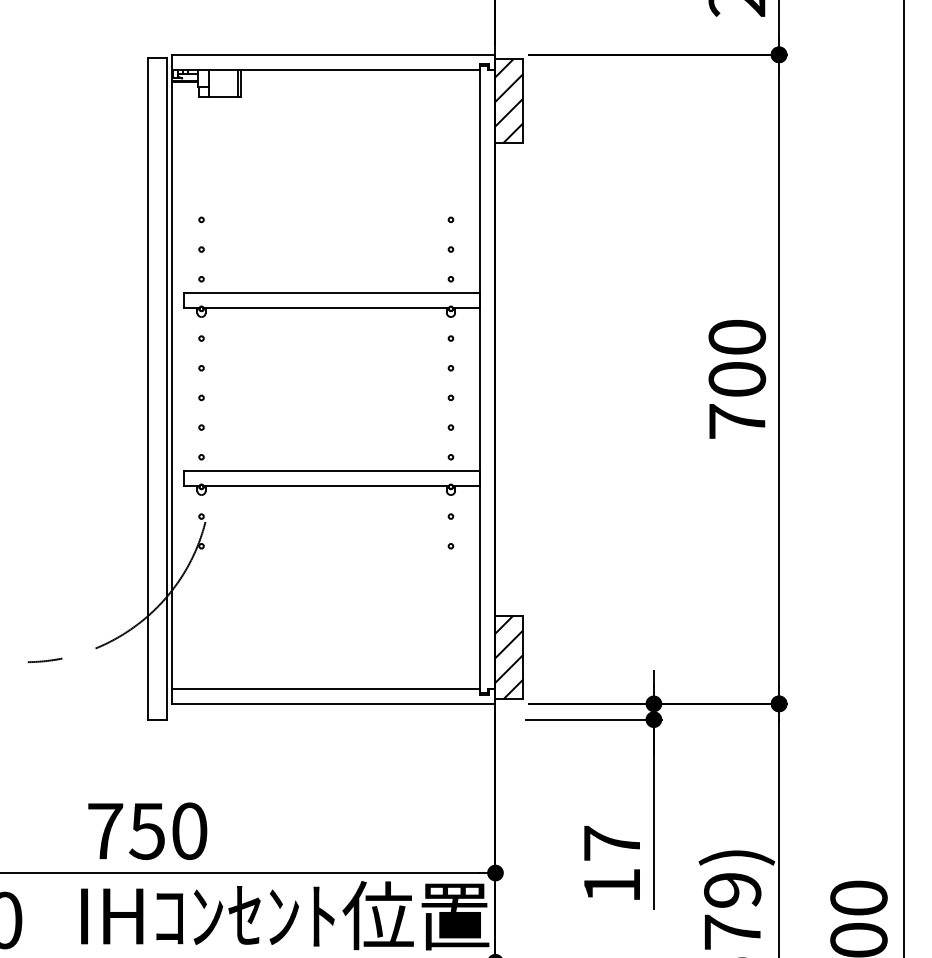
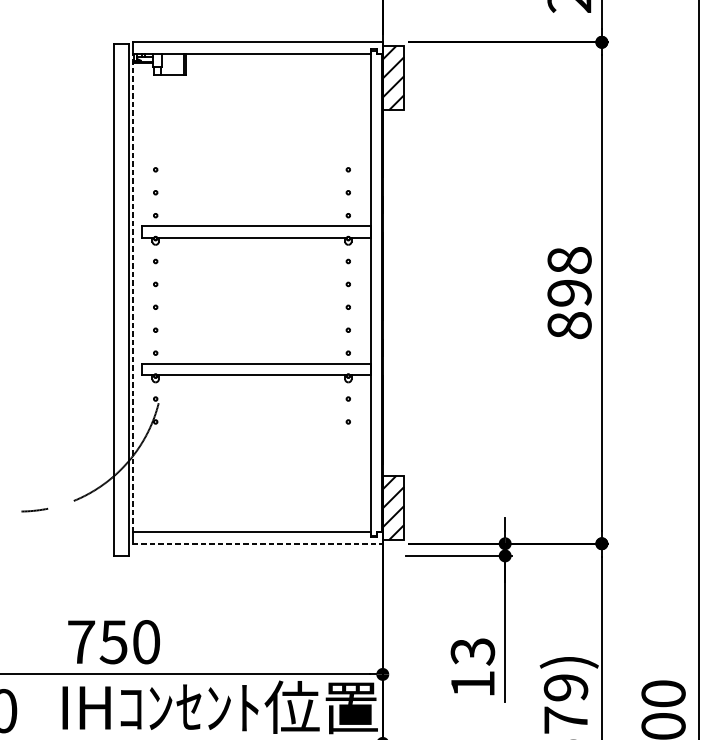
text: (737, 378) -> (569, 292), 700 -> 898
line: (171, 379) -> (132, 293), solid -> dashed
line: (333, 703) -> (257, 543), solid -> dashed
text: (611, 843) -> (472, 651), 17 -> 13

